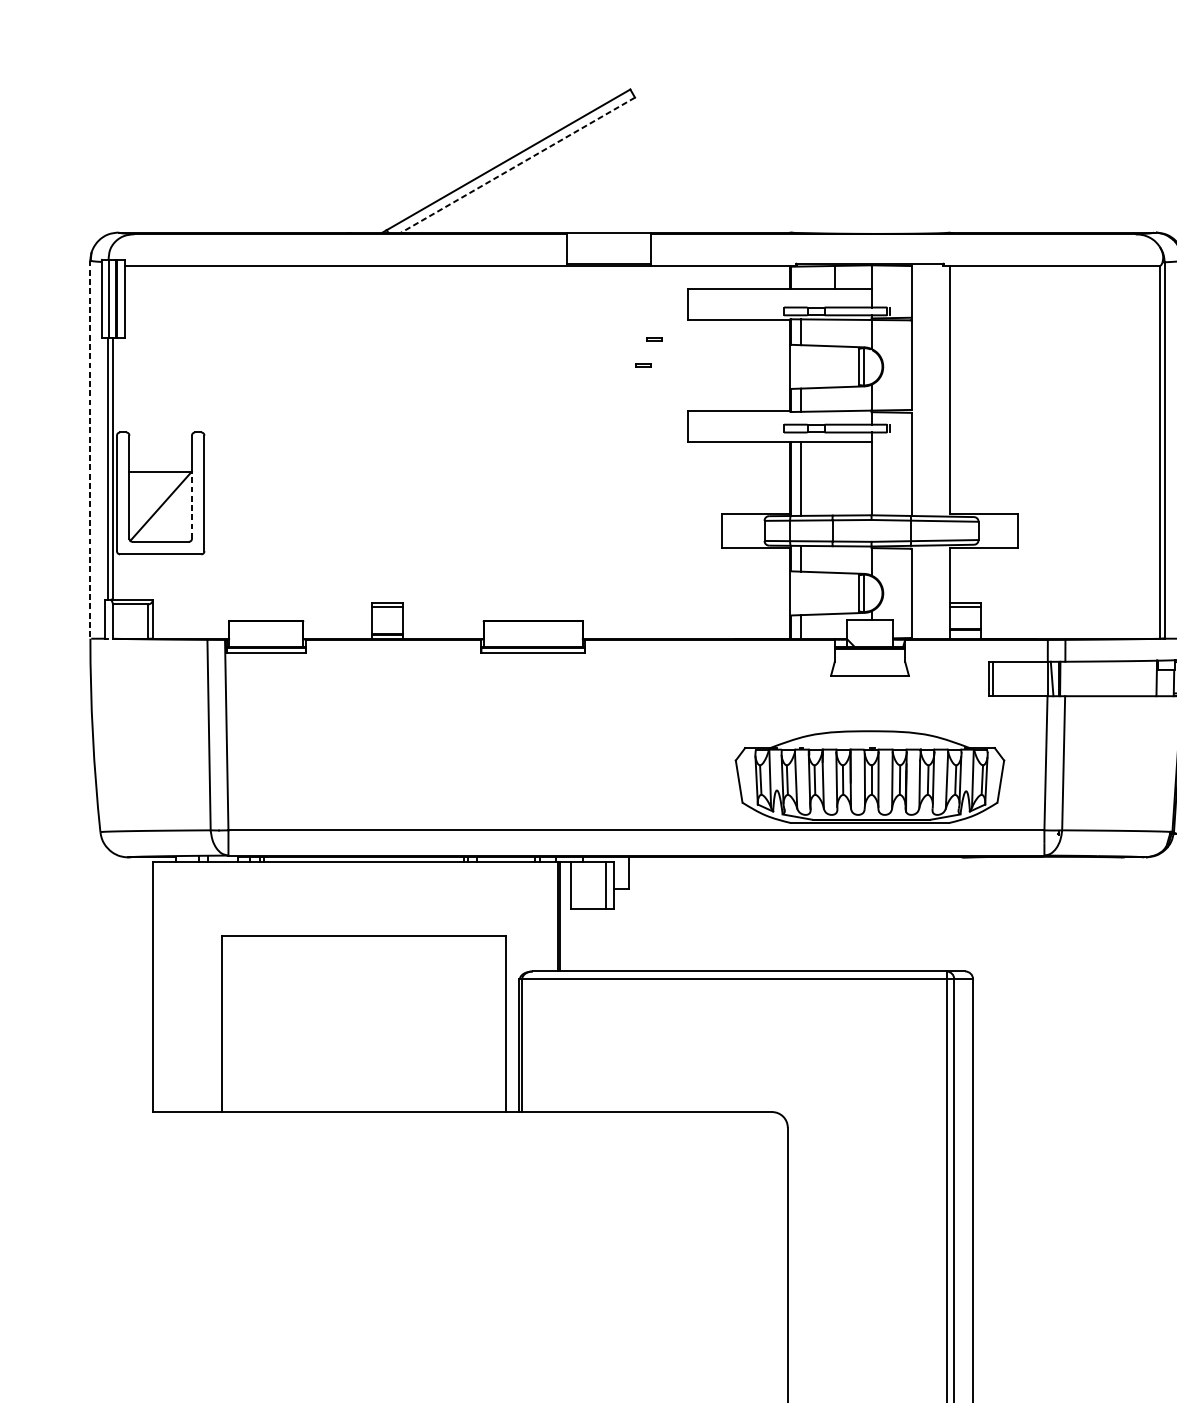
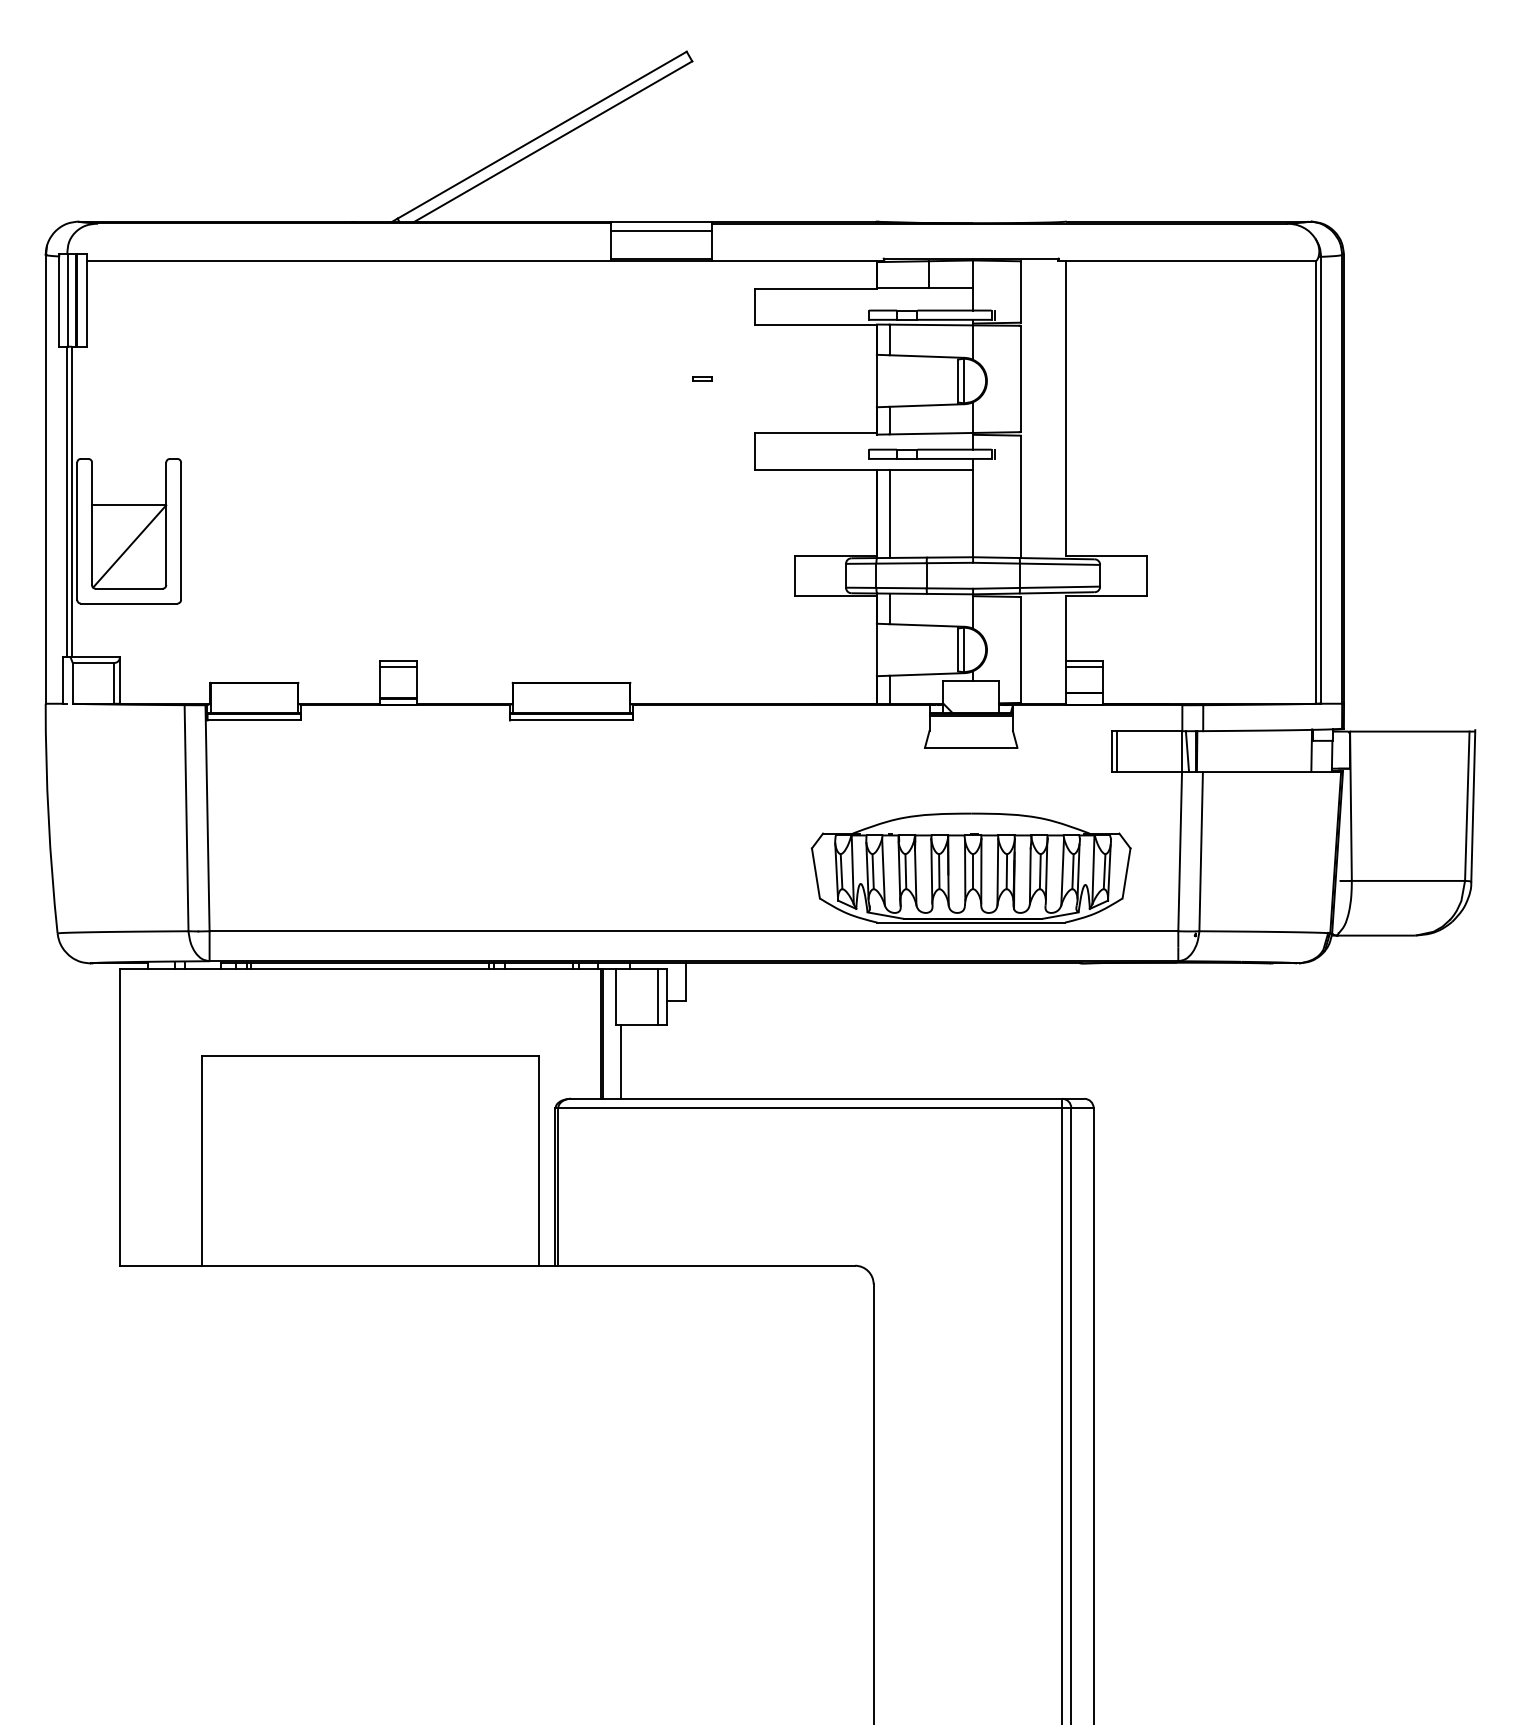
line: (517, 165) -> (552, 141), dashed -> solid
line: (609, 240) -> (661, 230), added
part: (654, 338) -> (715, 347), removed
line: (90, 449) -> (45, 479), dashed -> solid
line: (192, 505) -> (166, 545), dashed -> solid
line: (574, 940) -> (620, 1061), added

